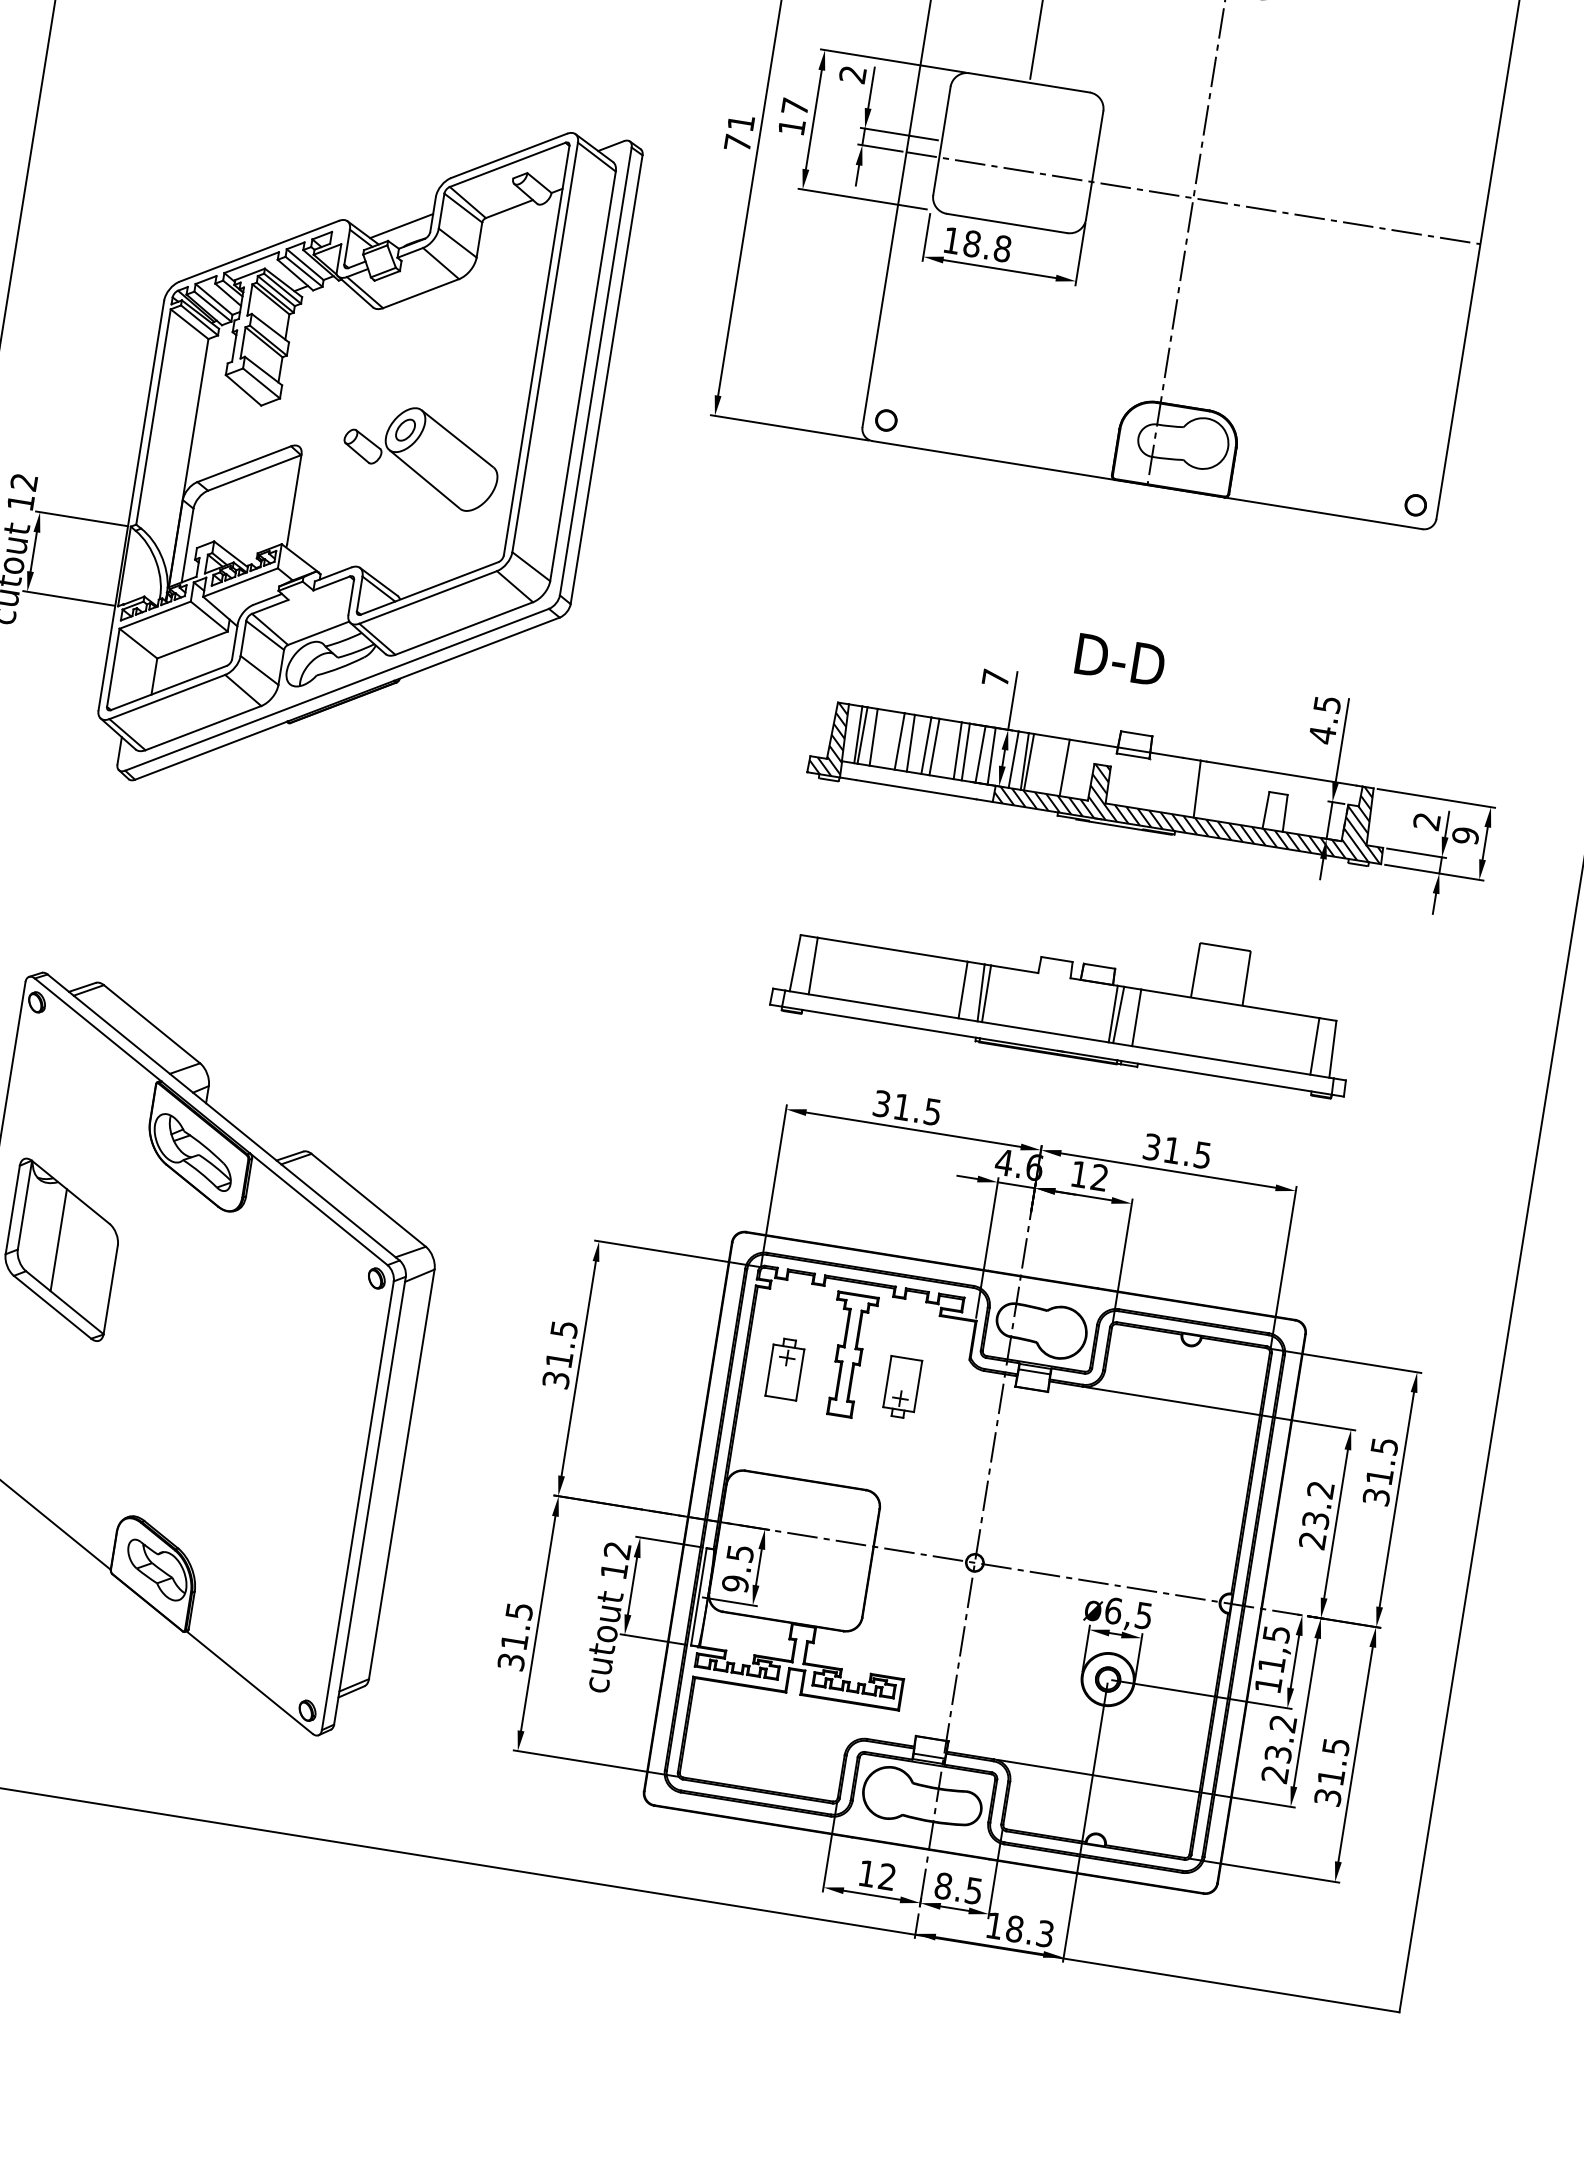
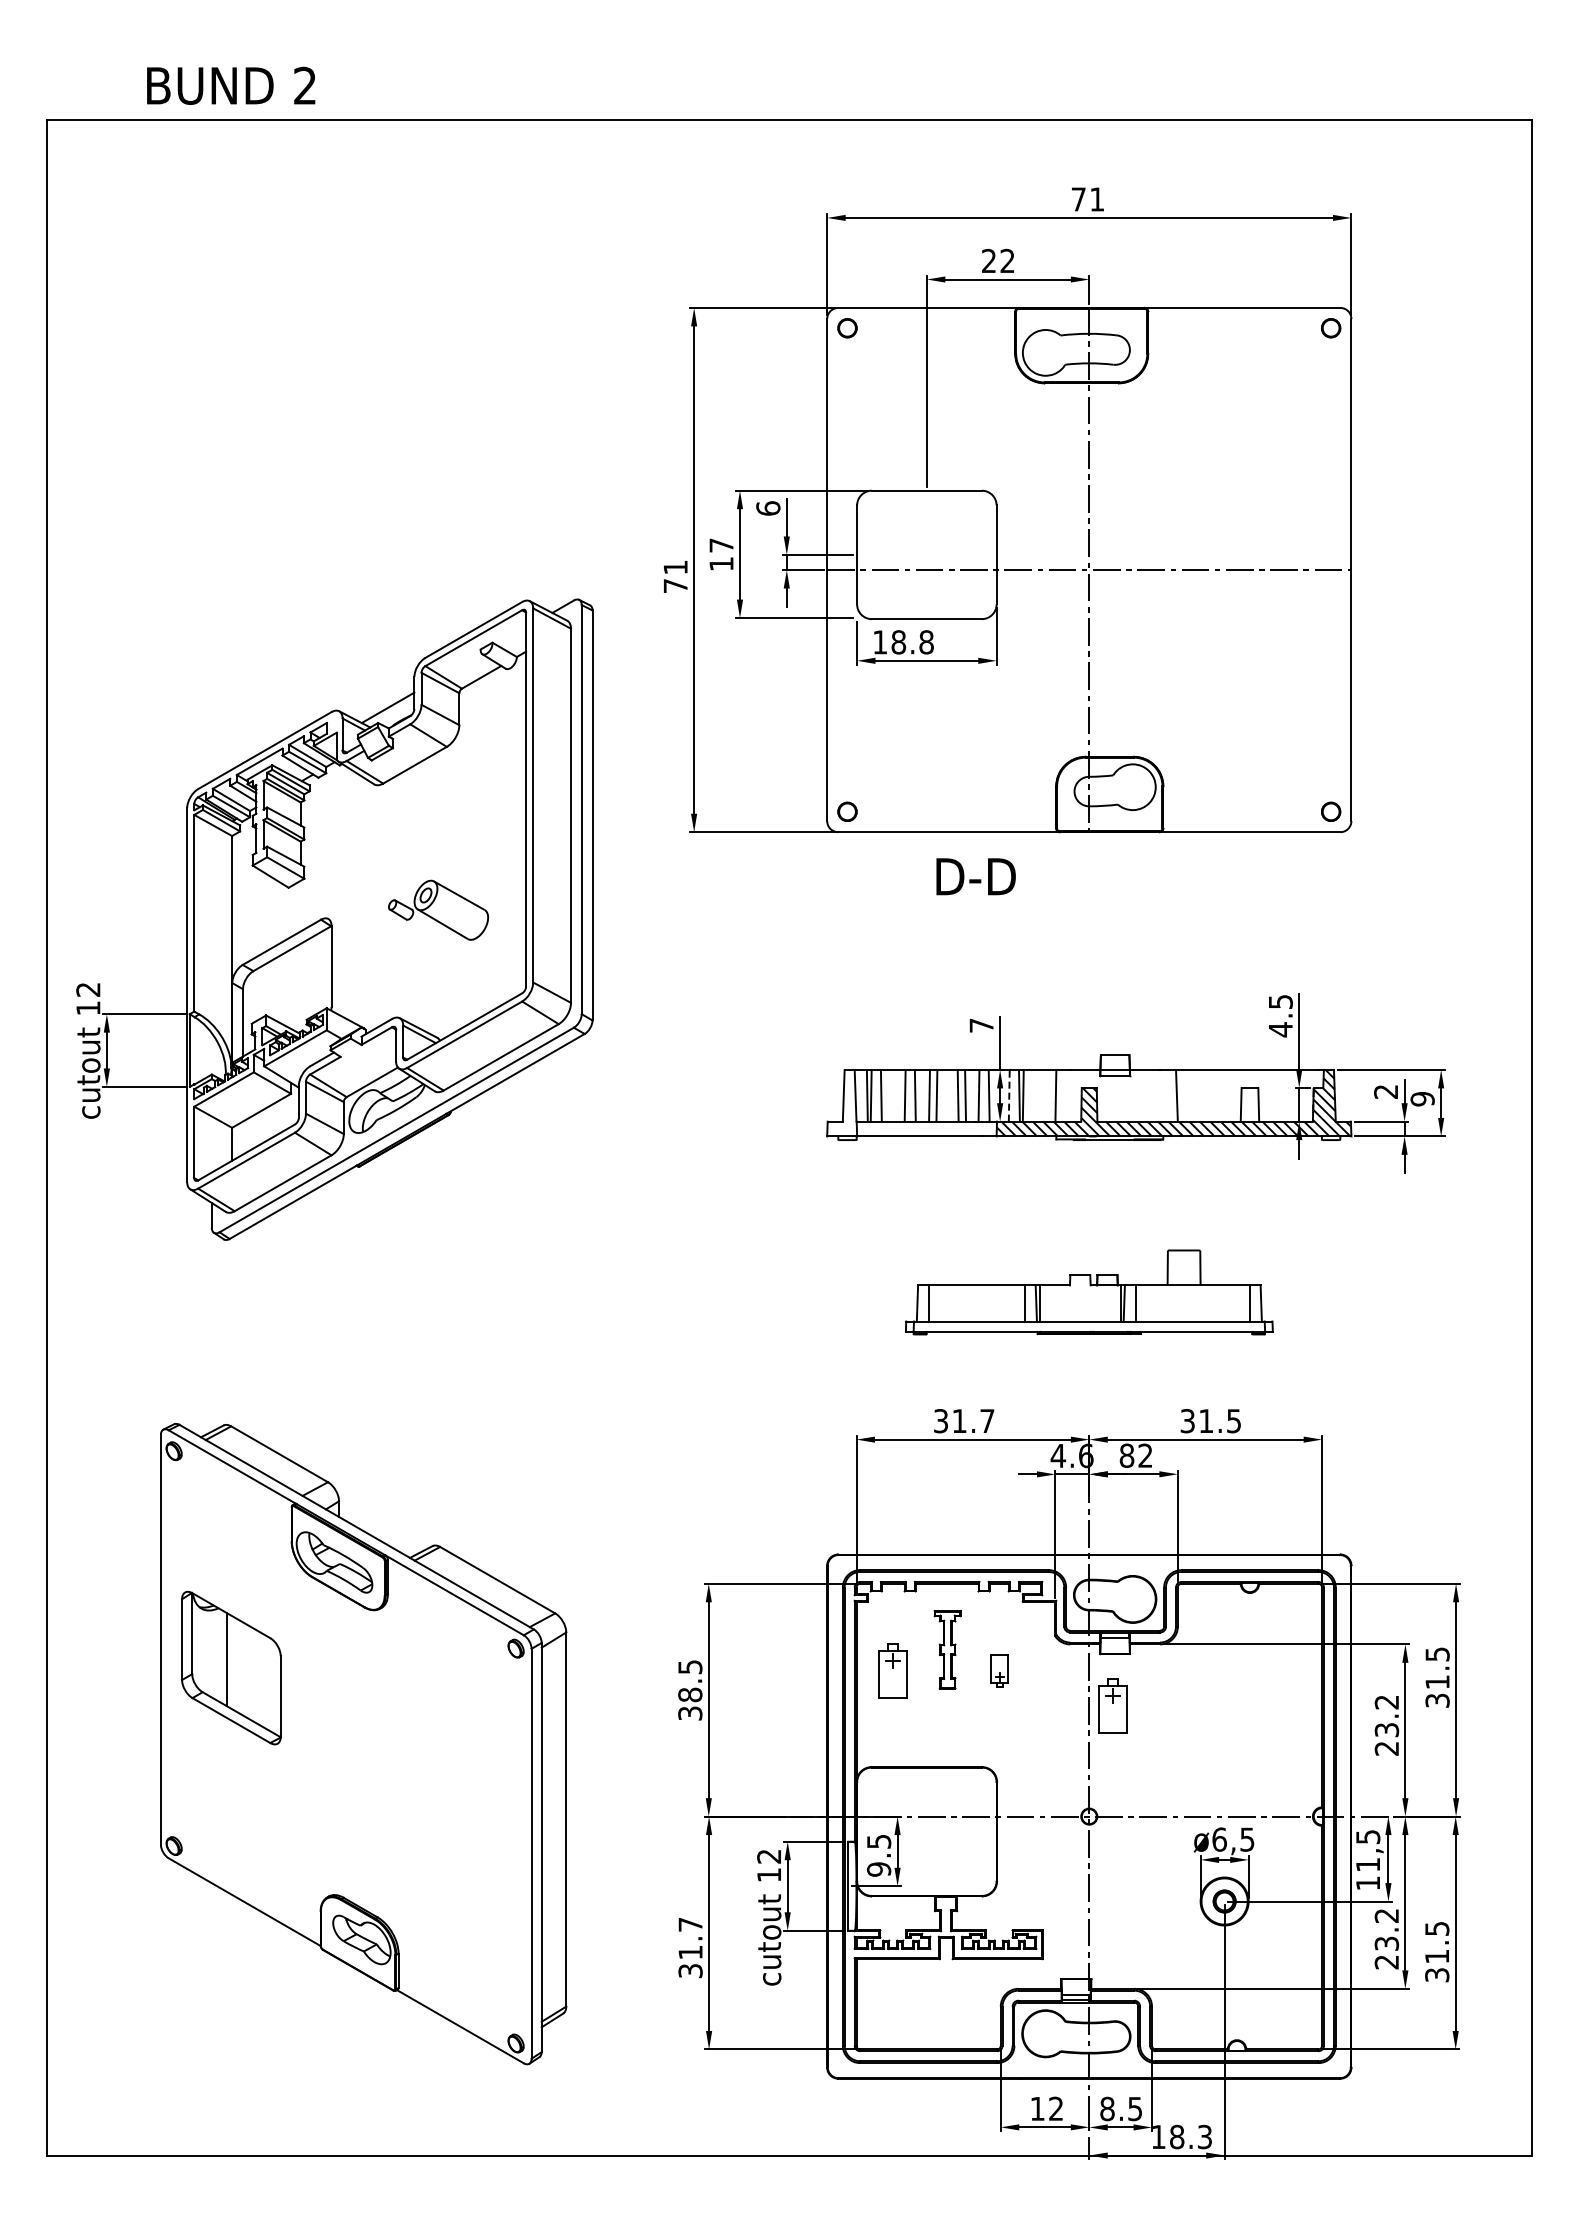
text: (853, 74) -> (768, 508), 2 -> 6
part: (421, 456) -> (438, 910), size x0.7
text: (1119, 659) -> (975, 876), moved
hatch: (829, 737) -> (842, 1102), removed
line: (1013, 759) -> (1009, 1095), solid -> dashed
part: (1067, 989) -> (1089, 1292), size x0.7
text: (932, 1112) -> (987, 1421), 31.5 -> 31.7
text: (1078, 1174) -> (1126, 1455), 12 -> 82
part: (848, 1355) -> (947, 1649), size x0.7
text: (559, 1359) -> (690, 1694), 31.5 -> 38.5
part: (902, 1387) -> (999, 1670), size x0.6
part: (1019, 1445) -> (1112, 1705), added
text: (519, 1611) -> (690, 1924), 31.5 -> 31.7

